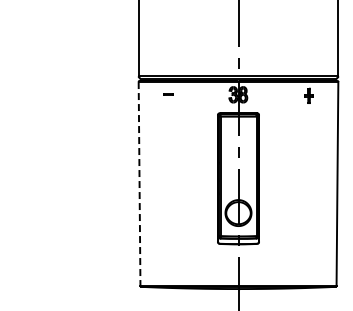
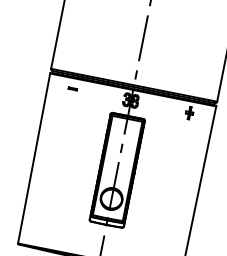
line: (139, 184) -> (34, 158), dashed -> solid

